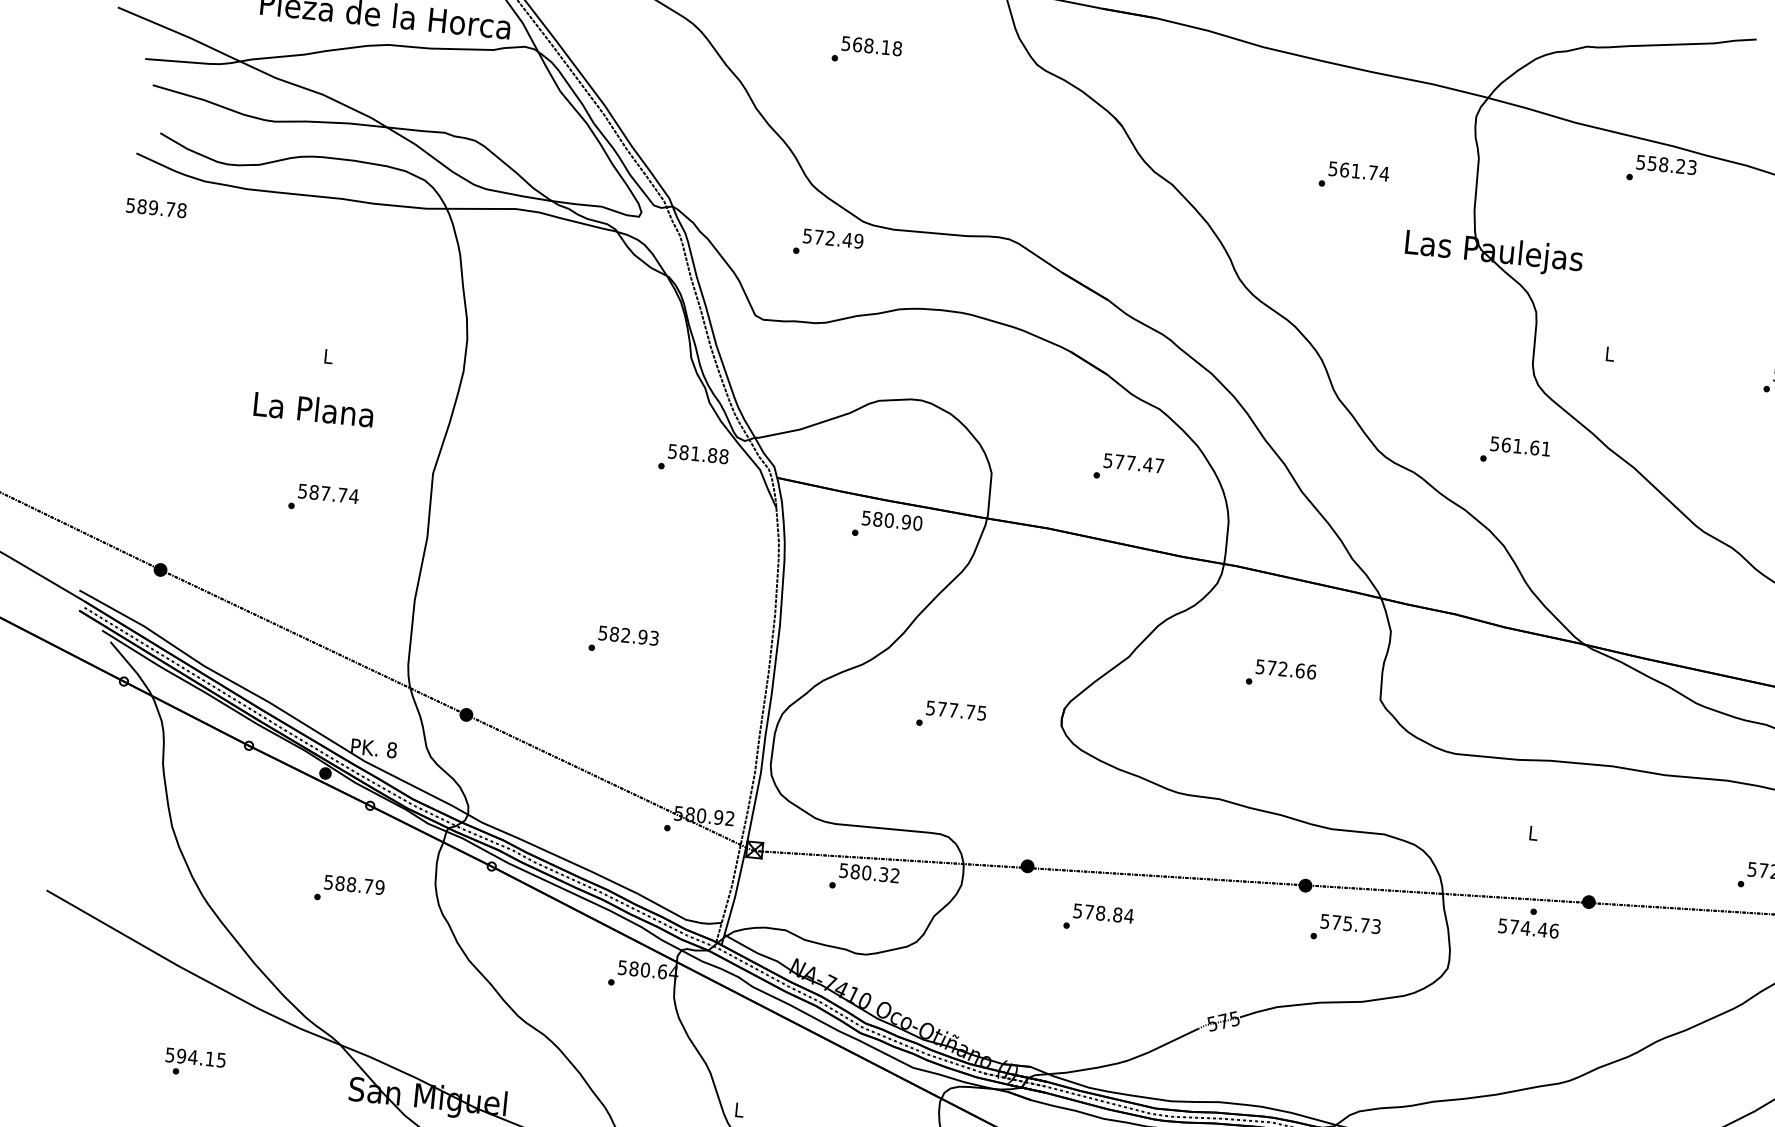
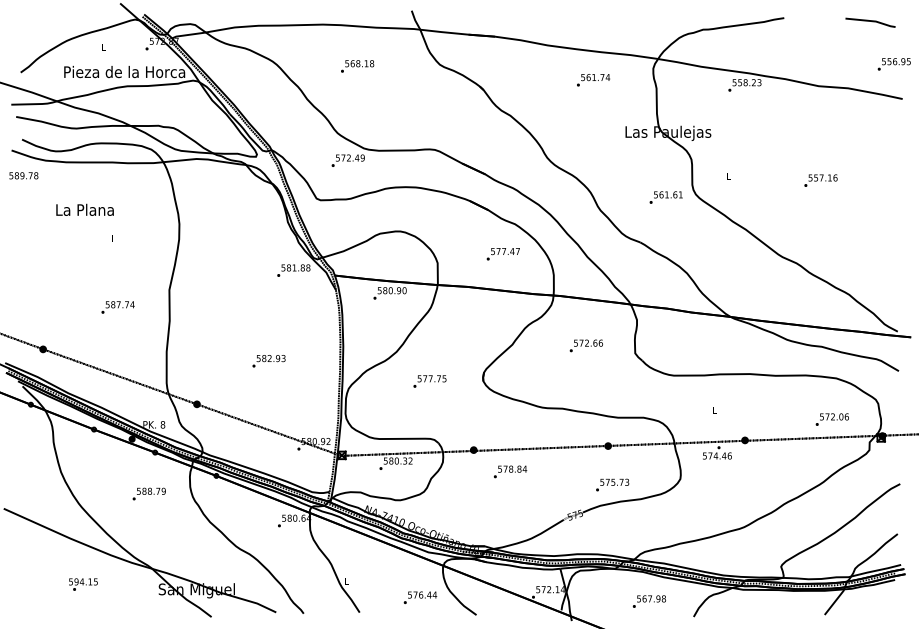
text: (1354, 177) -> (593, 80), moved
text: (312, 408) -> (84, 209), moved
text: (1514, 451) -> (665, 197), moved
text: (1345, 927) -> (612, 484), moved

